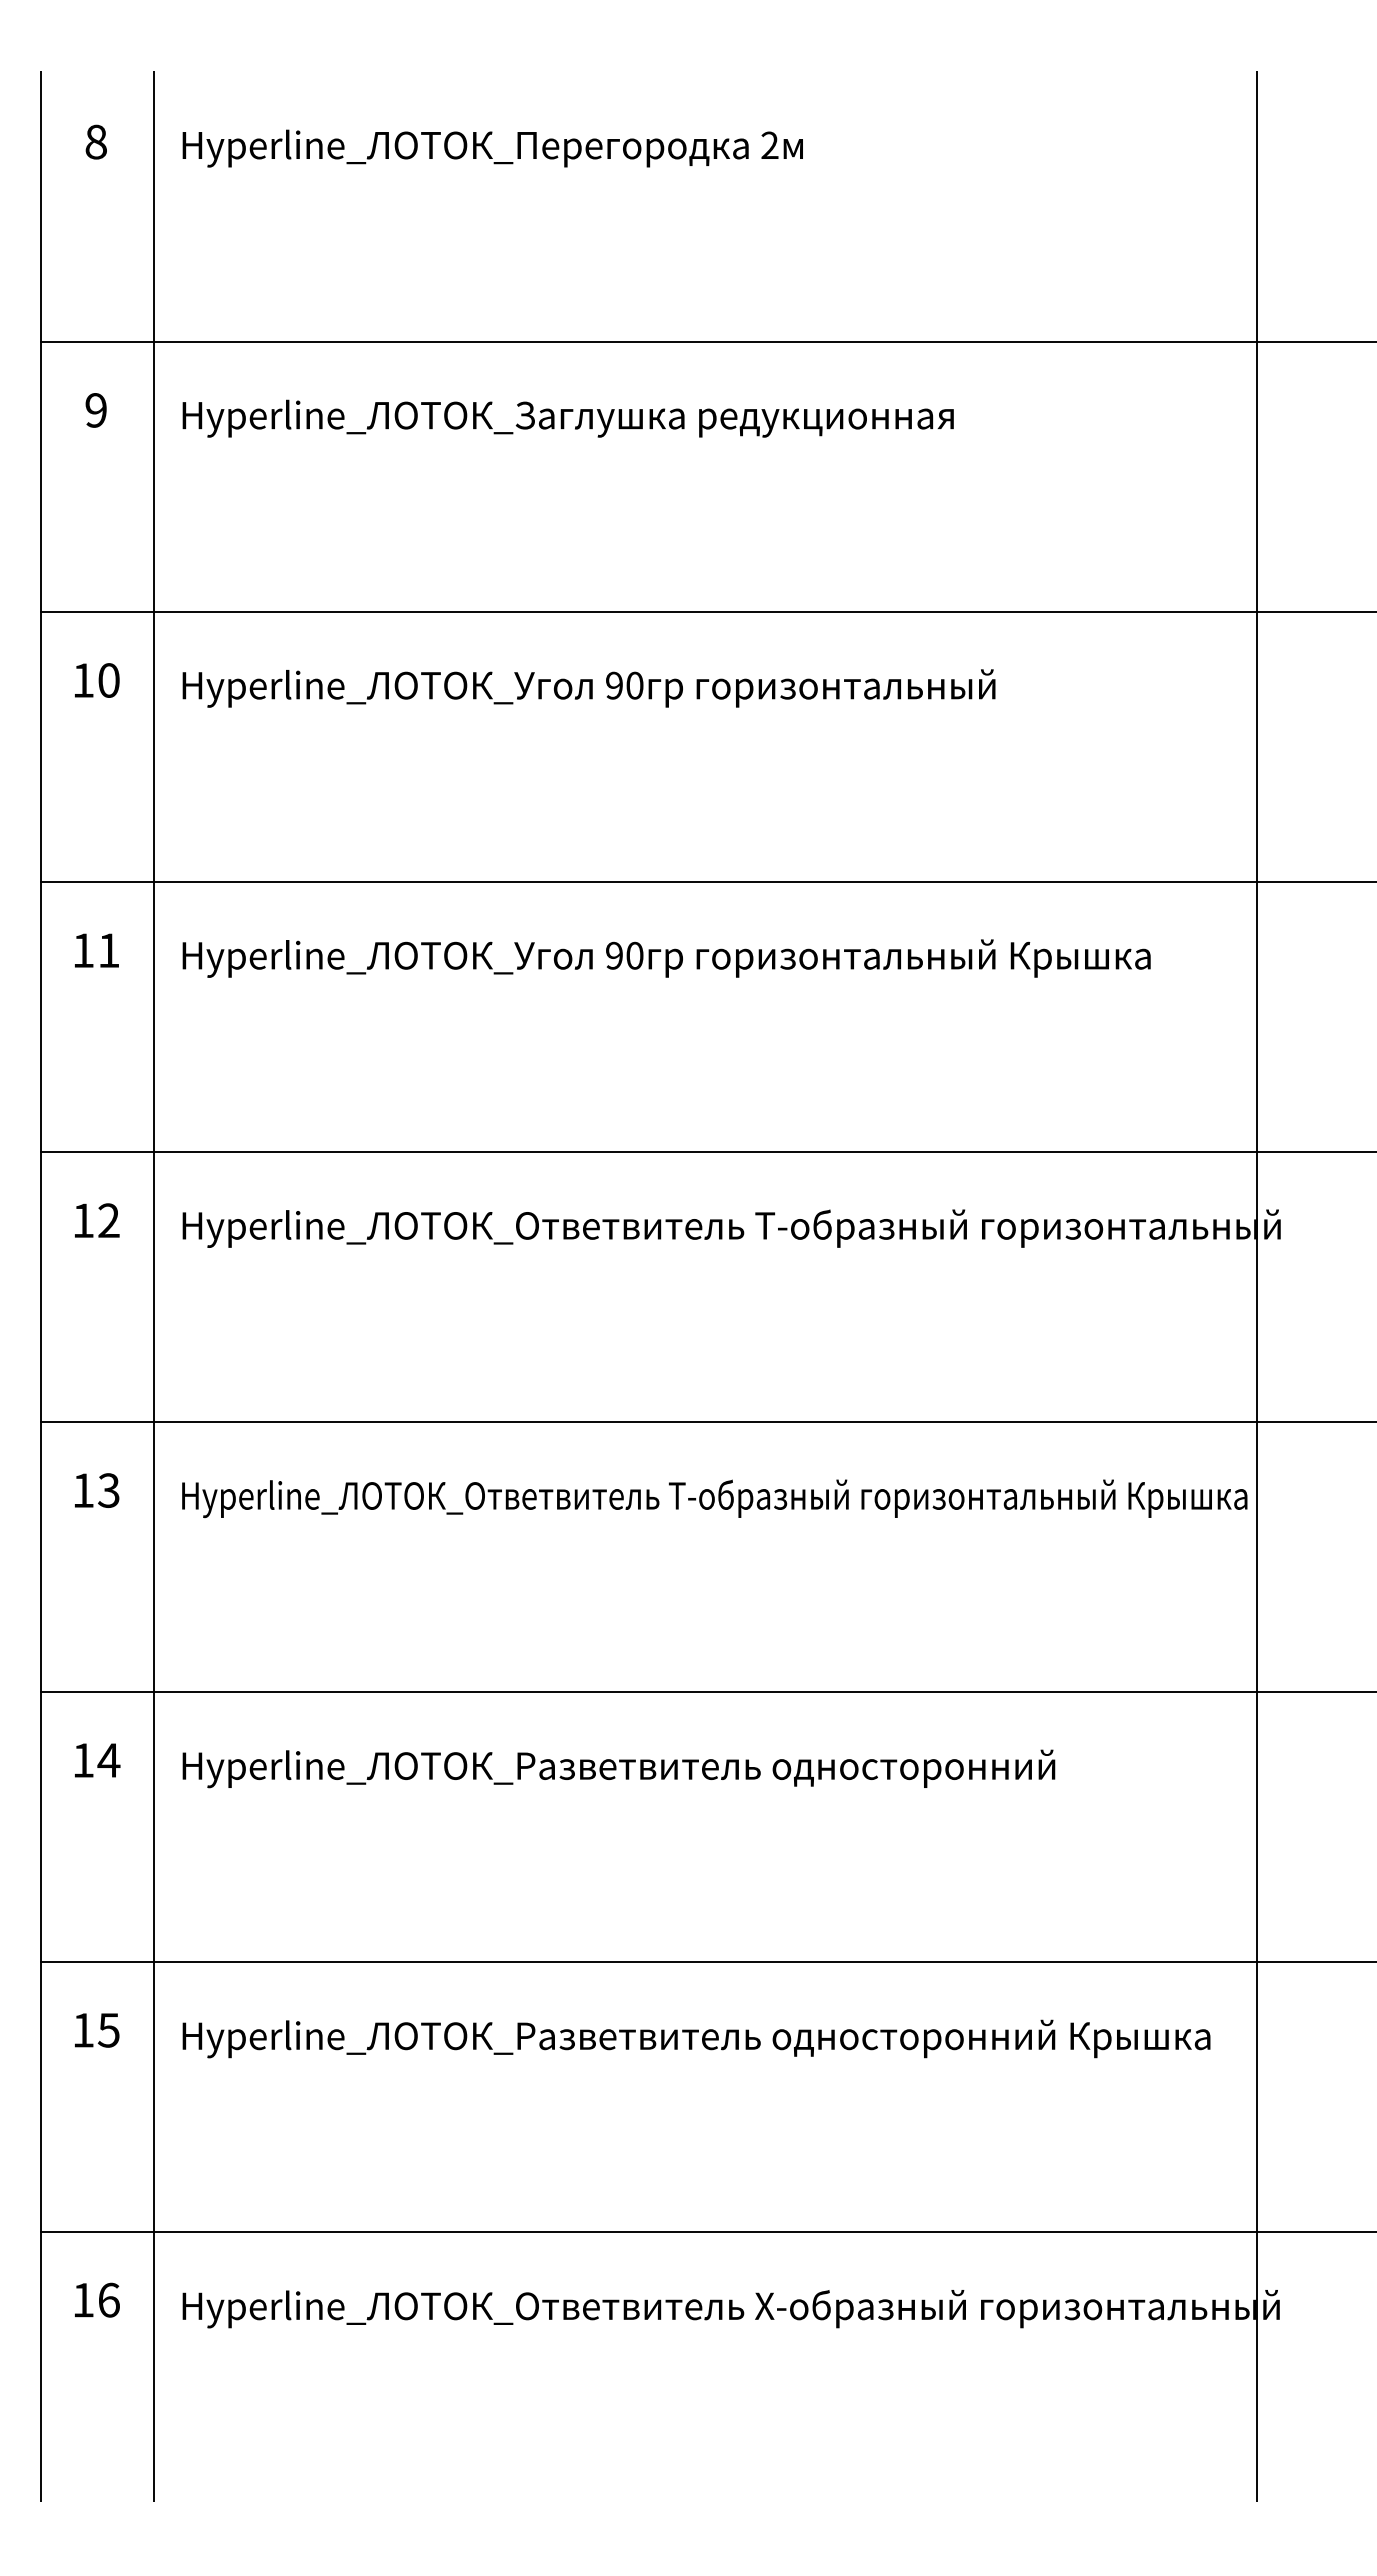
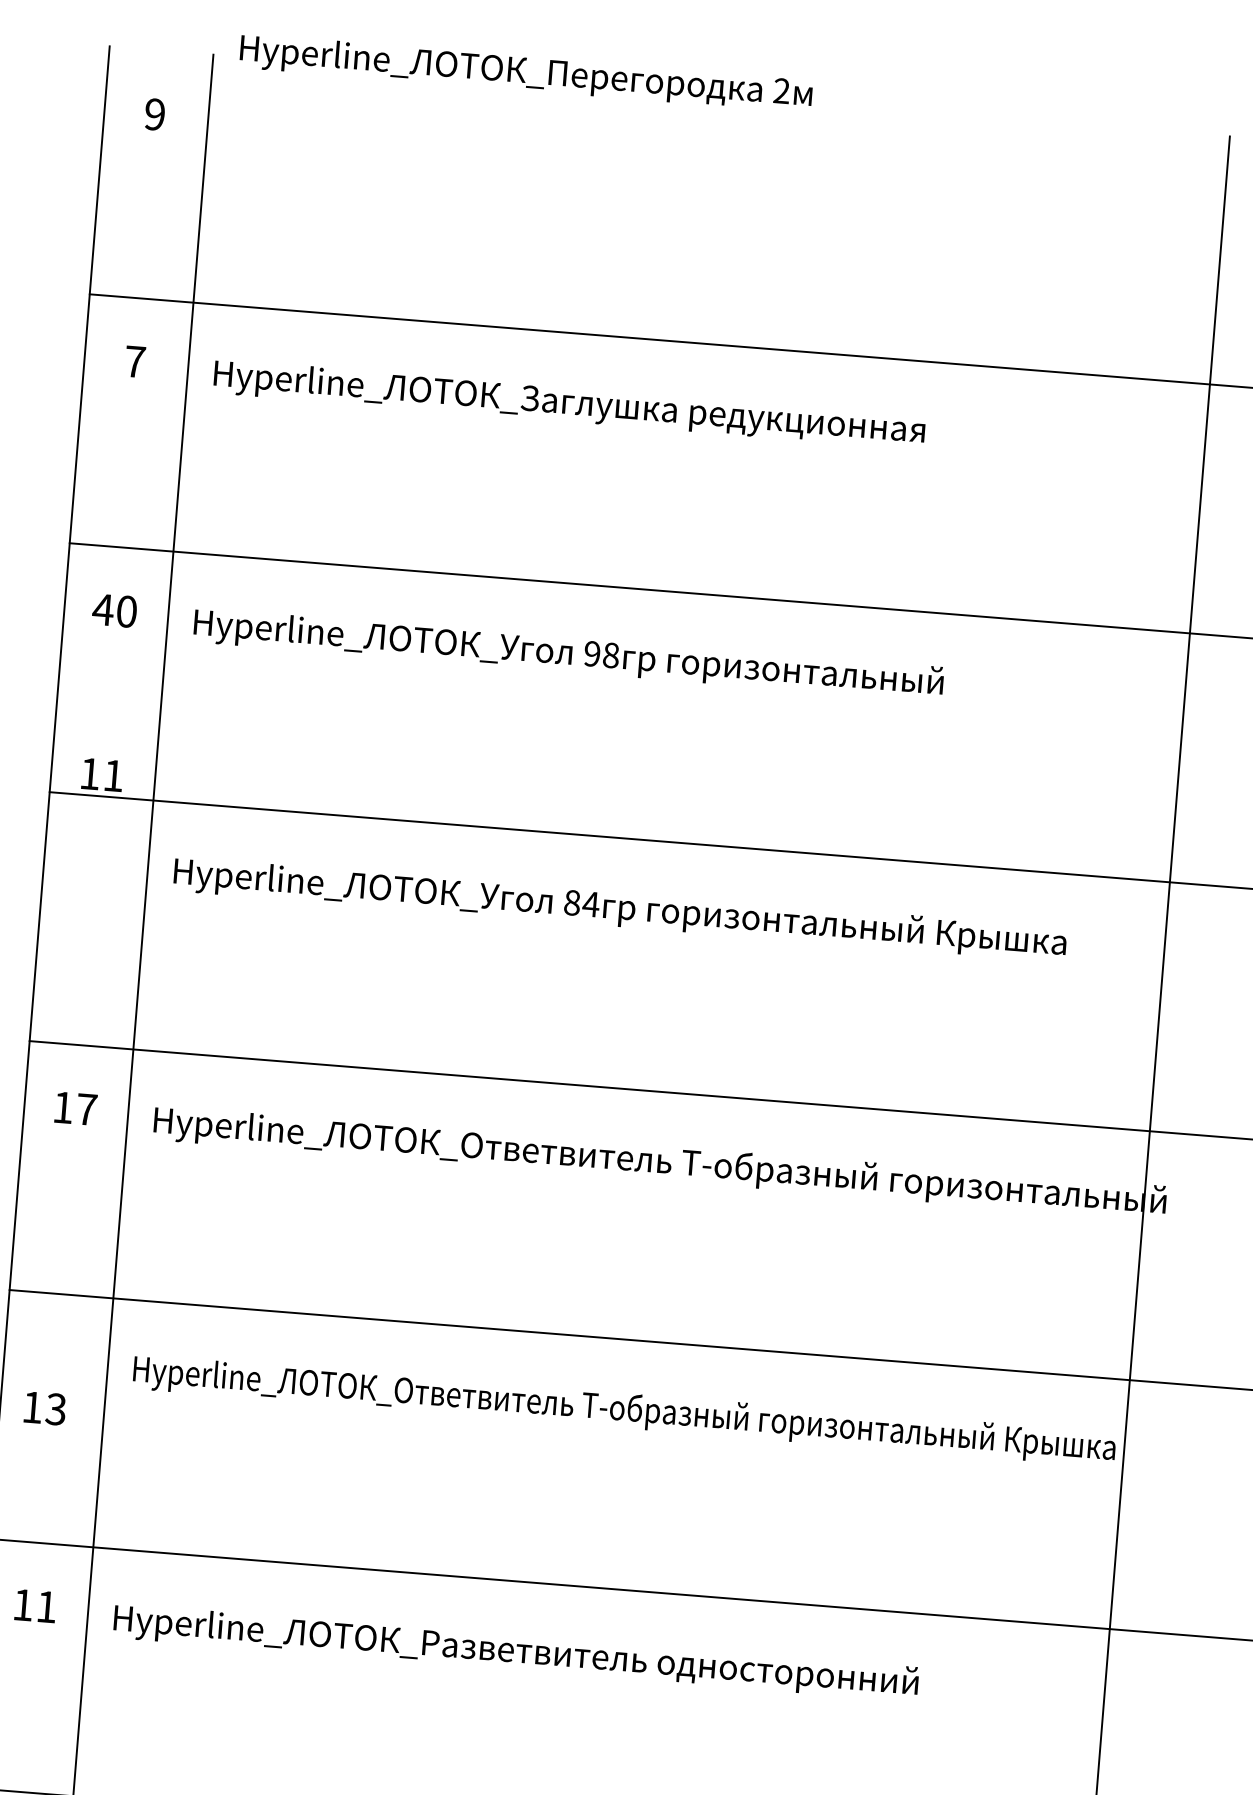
text: (95, 141) -> (154, 113), 8 -> 9
text: (492, 148) -> (525, 73), moved
text: (95, 410) -> (134, 361), 9 -> 7
text: (82, 680) -> (102, 609), 10 -> 40
text: (634, 685) -> (610, 655), 90 -> 98
text: (96, 950) -> (102, 774), moved
text: (625, 955) -> (582, 903), 90 -> 84
text: (108, 1220) -> (86, 1109), 12 -> 17
text: (97, 1490) -> (45, 1408), moved
text: (108, 1760) -> (46, 1607), 14 -> 11

